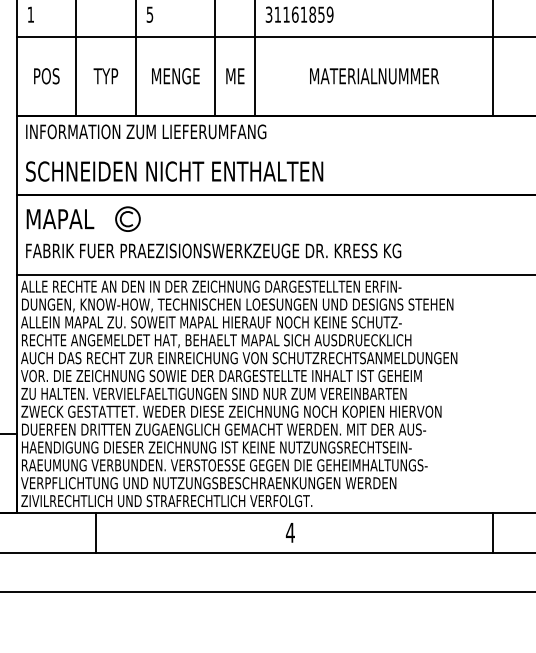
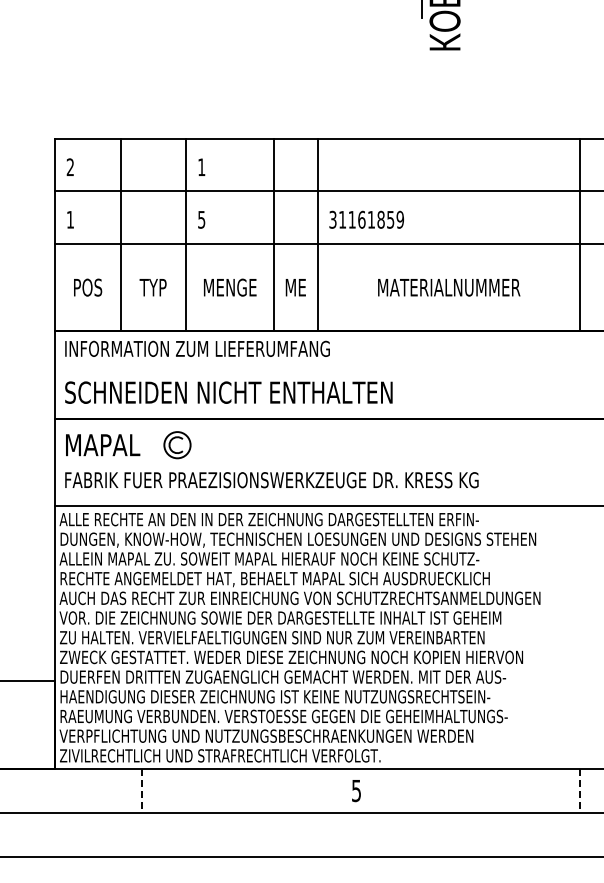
line: (96, 532) -> (142, 790), solid -> dashed
line: (493, 532) -> (580, 790), solid -> dashed
text: (290, 533) -> (356, 791), 4 -> 5

